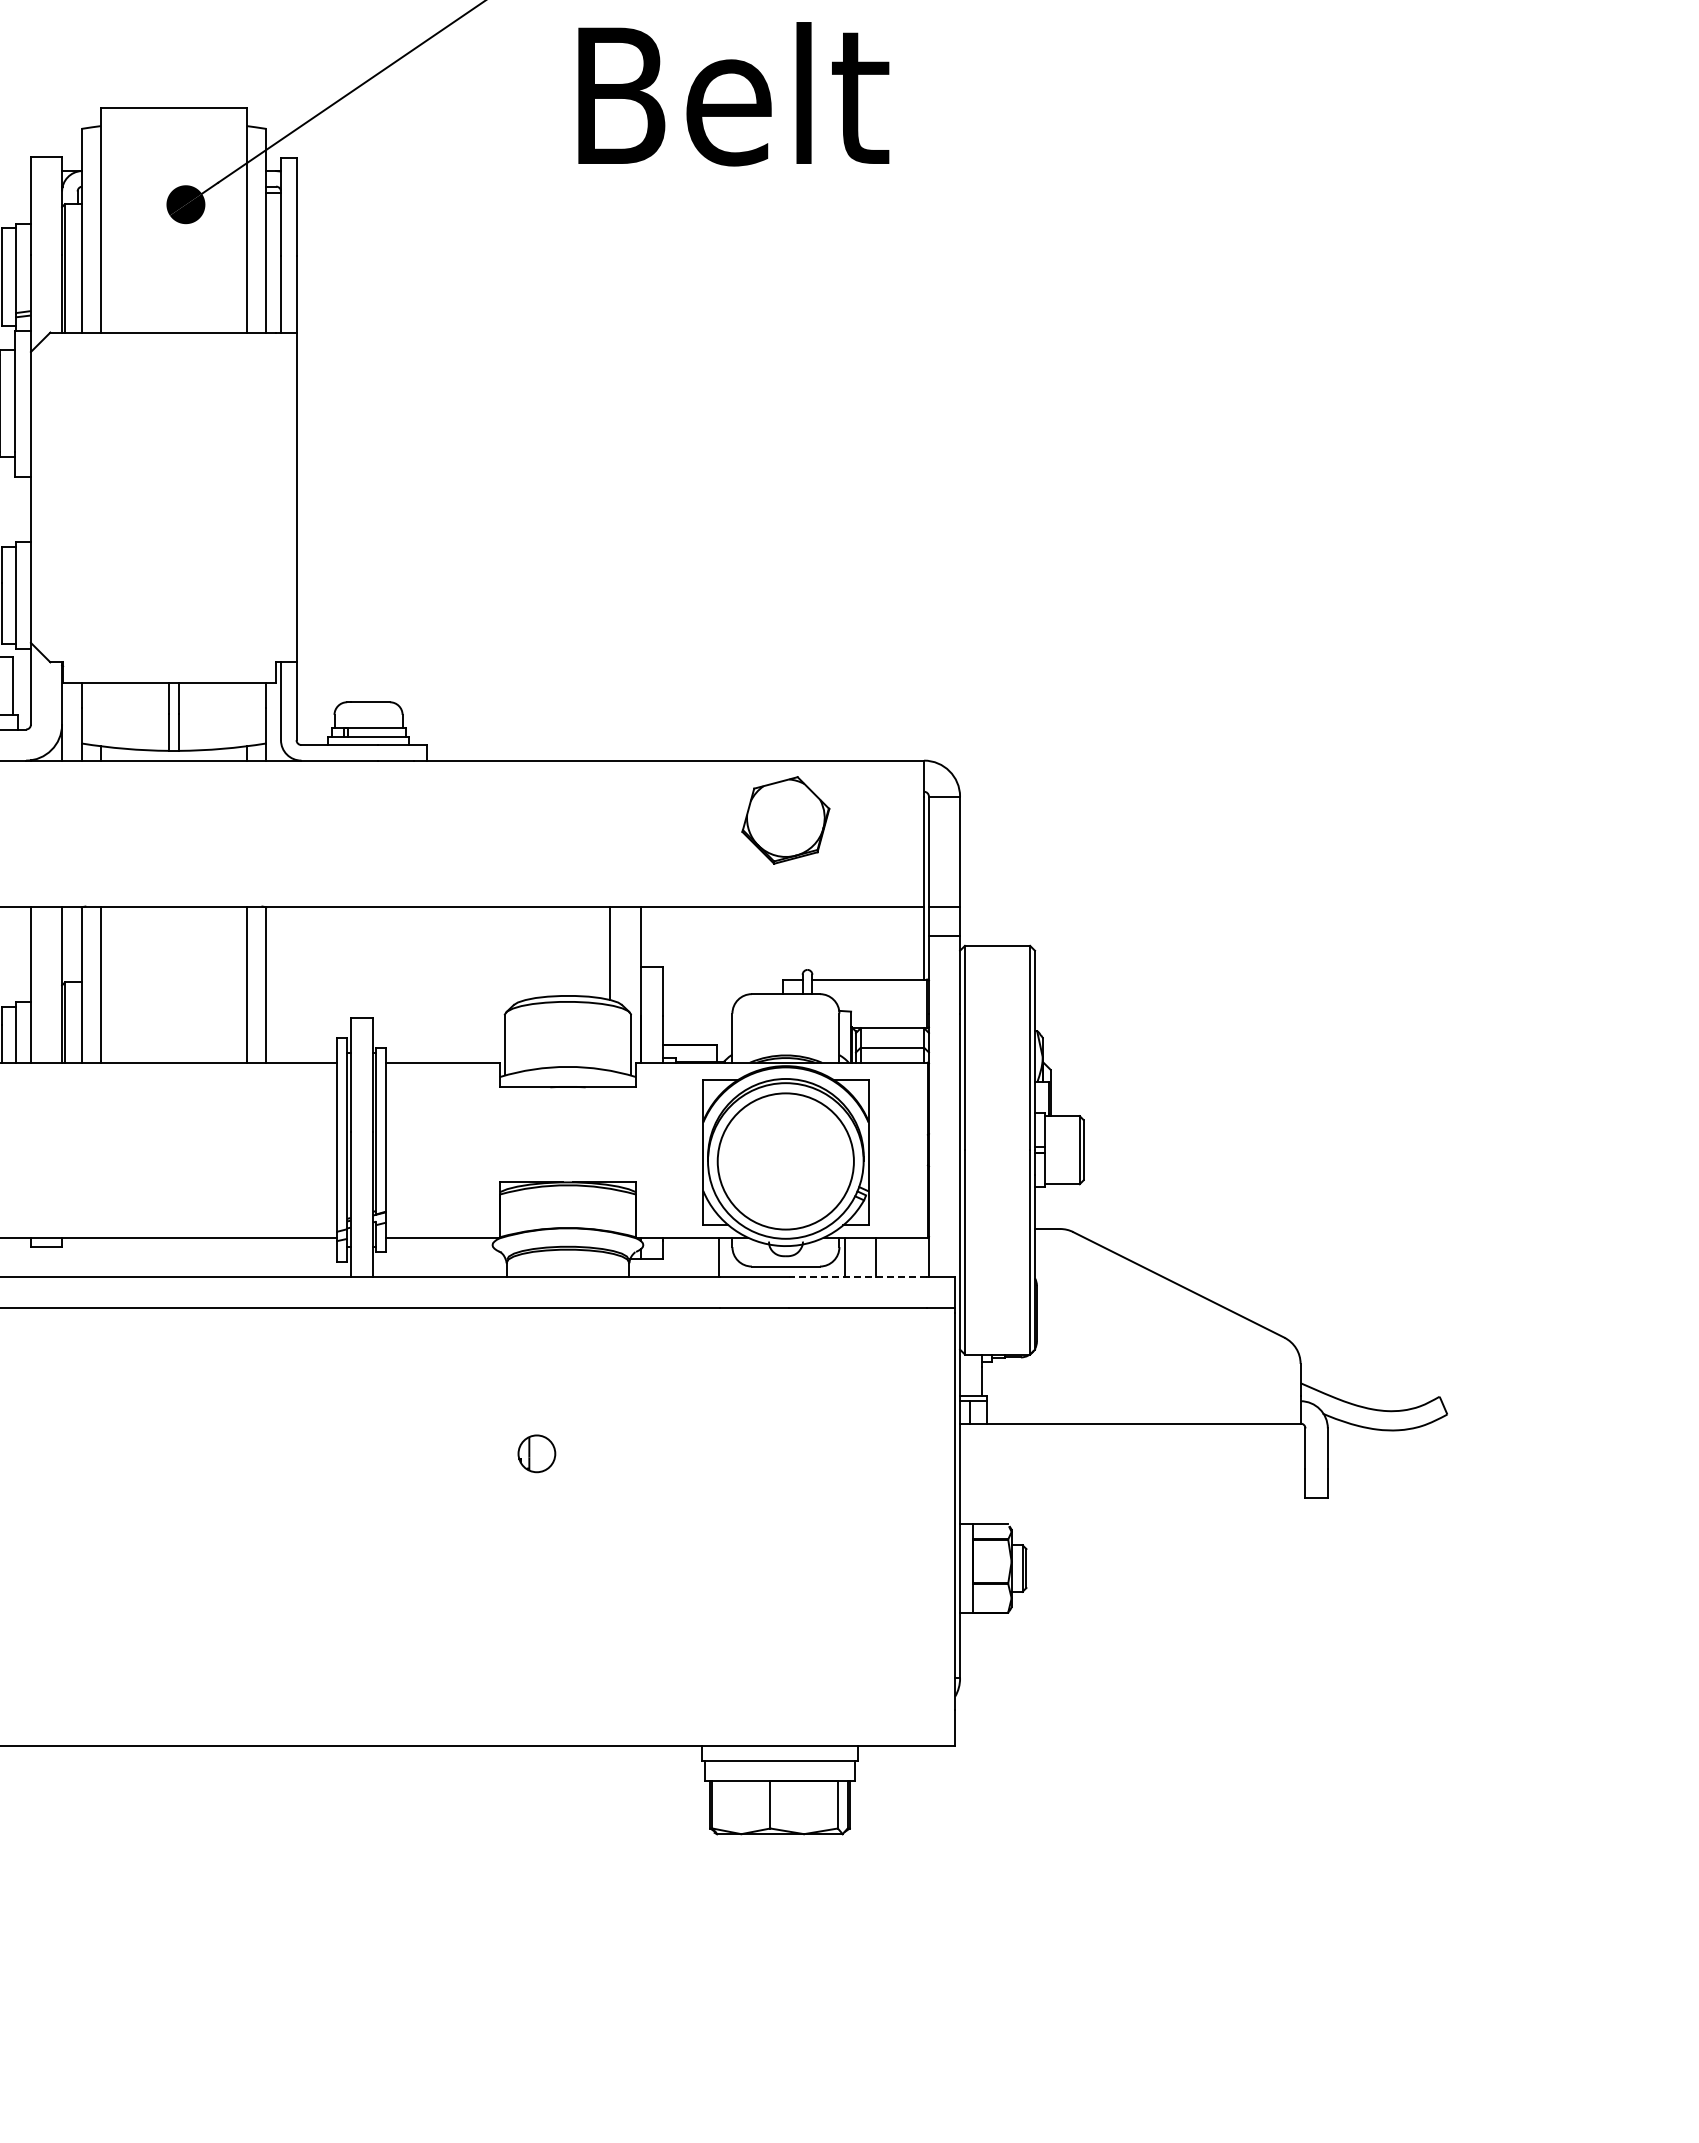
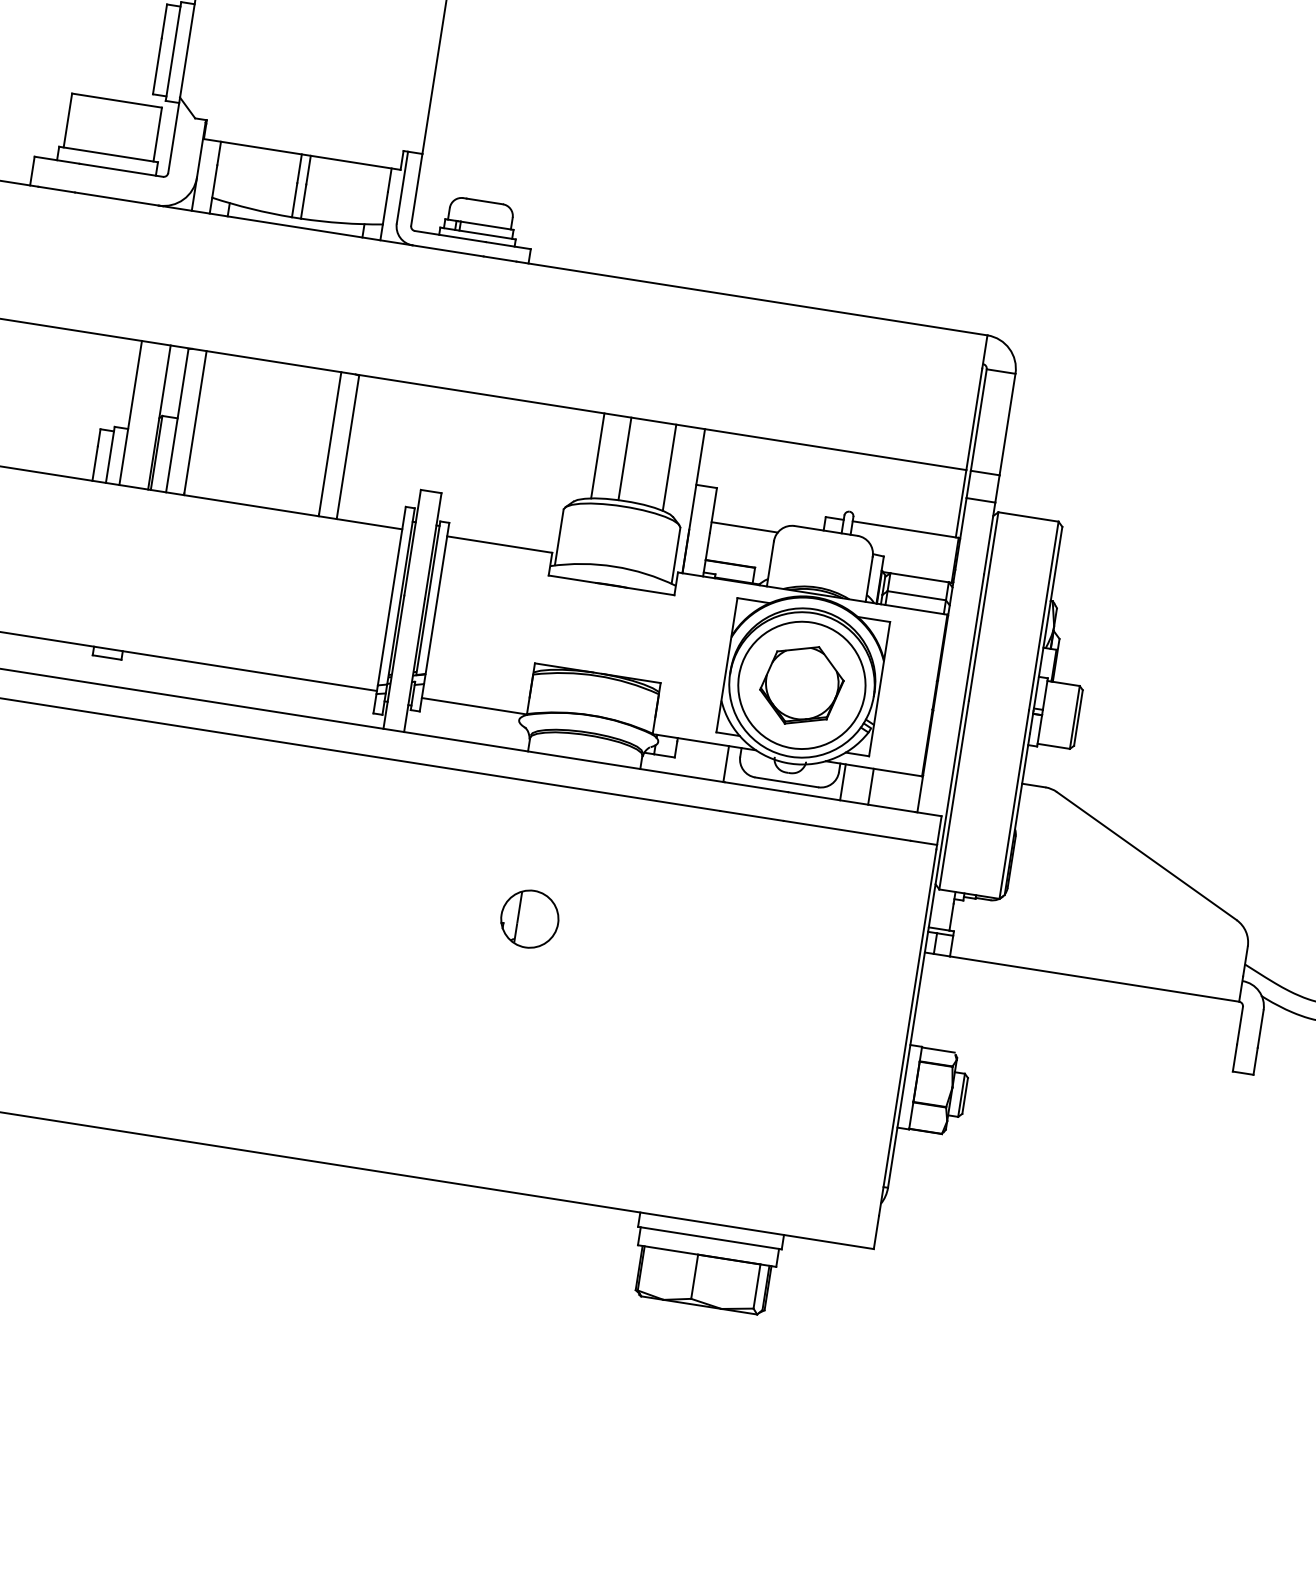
part: (785, 820) -> (801, 685), moved
line: (561, 950) -> (625, 458), added
line: (532, 952) -> (598, 455), added
line: (698, 1003) -> (744, 526), added
line: (857, 1276) -> (851, 801), dashed -> solid
part: (536, 1453) -> (529, 918), size x1.67

